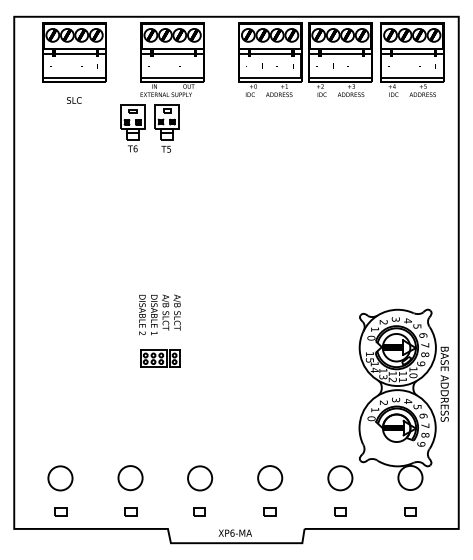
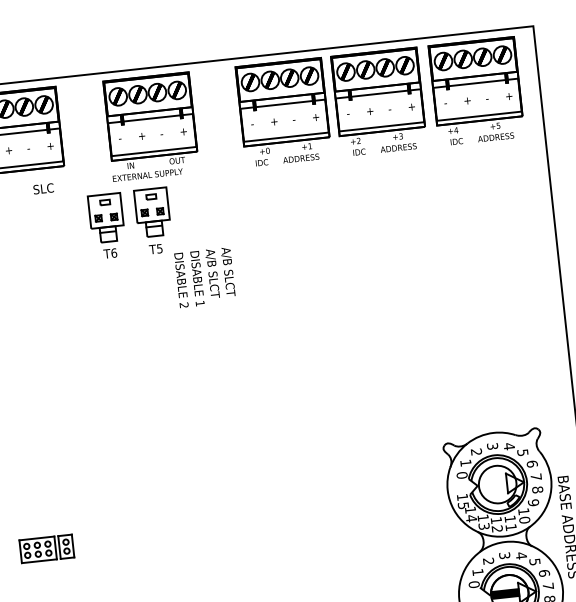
text: (74, 100) -> (43, 188), moved
text: (159, 314) -> (204, 277), moved
fill: (393, 347) -> (493, 484), removed
part: (160, 358) -> (47, 548), moved

